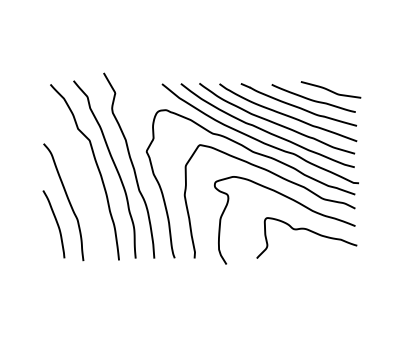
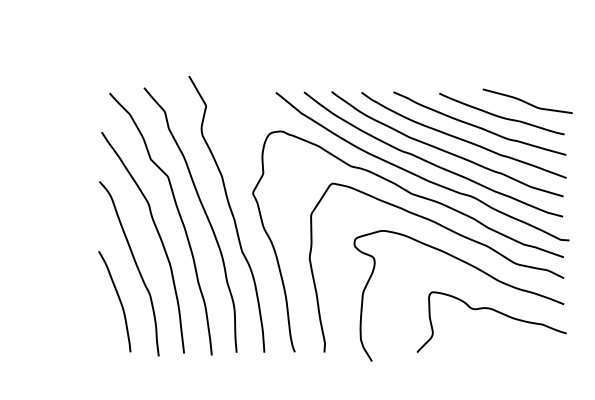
curve: (82, 179) -> (157, 234), added

